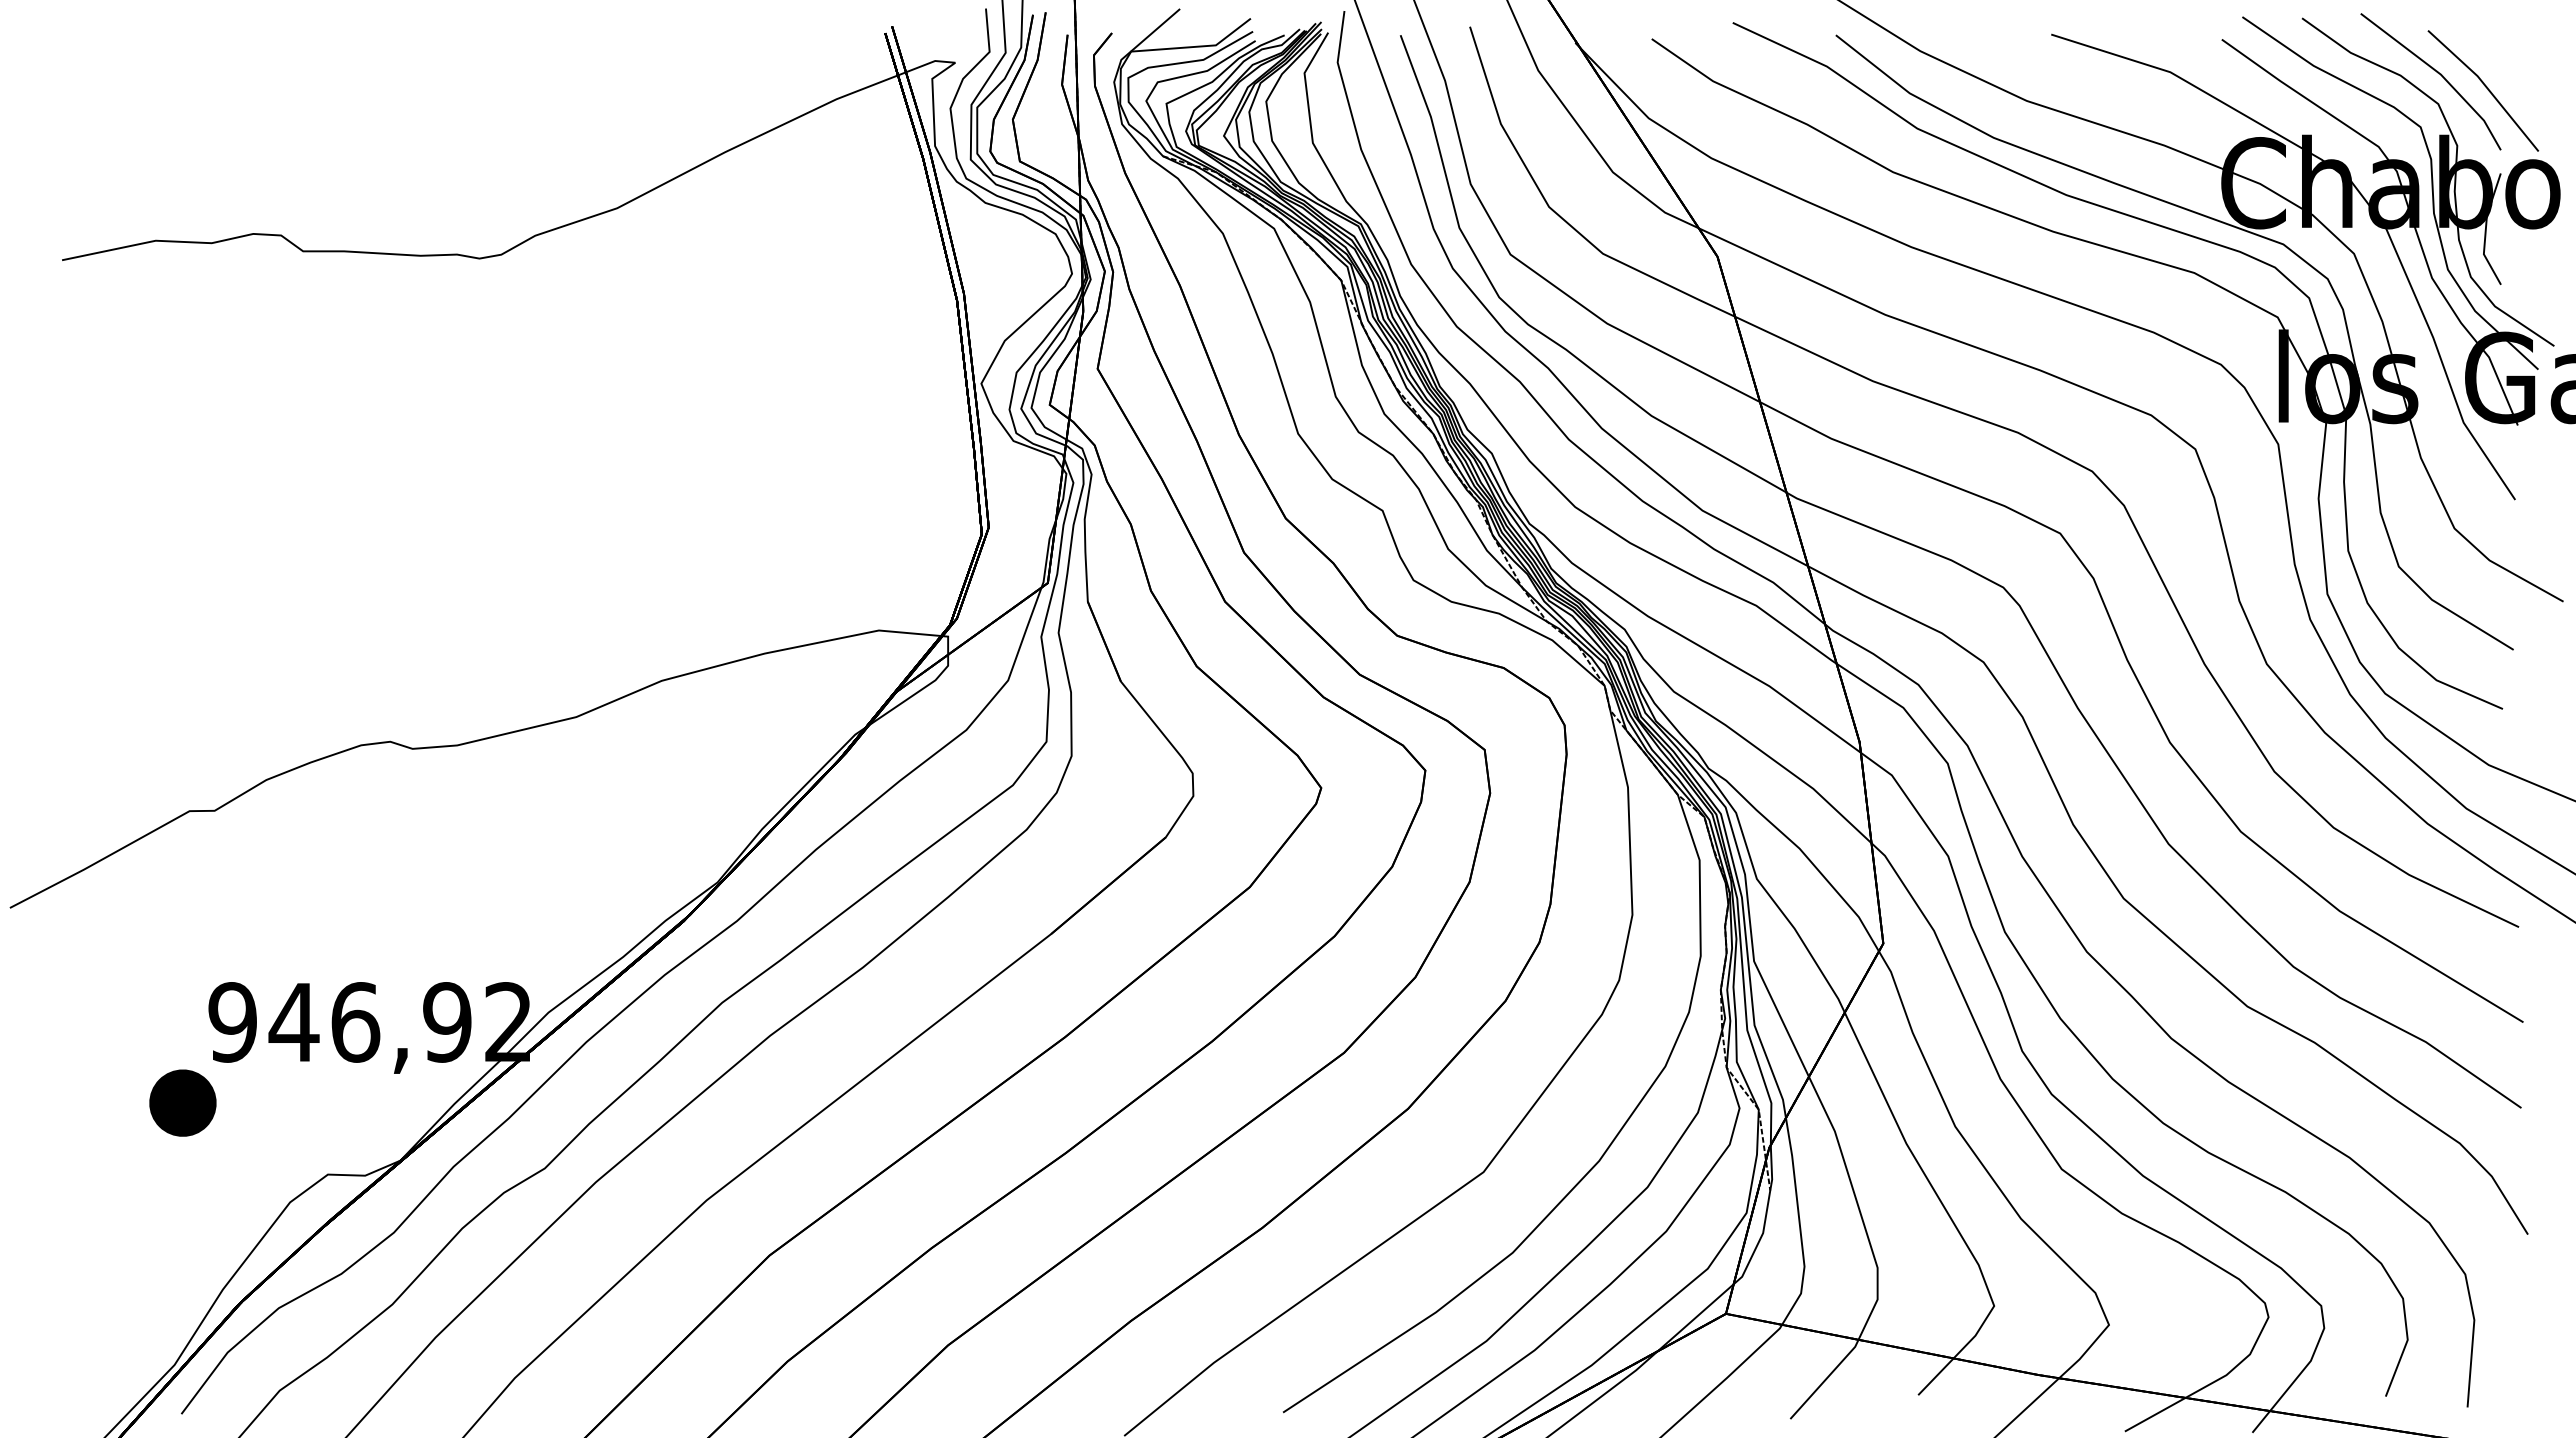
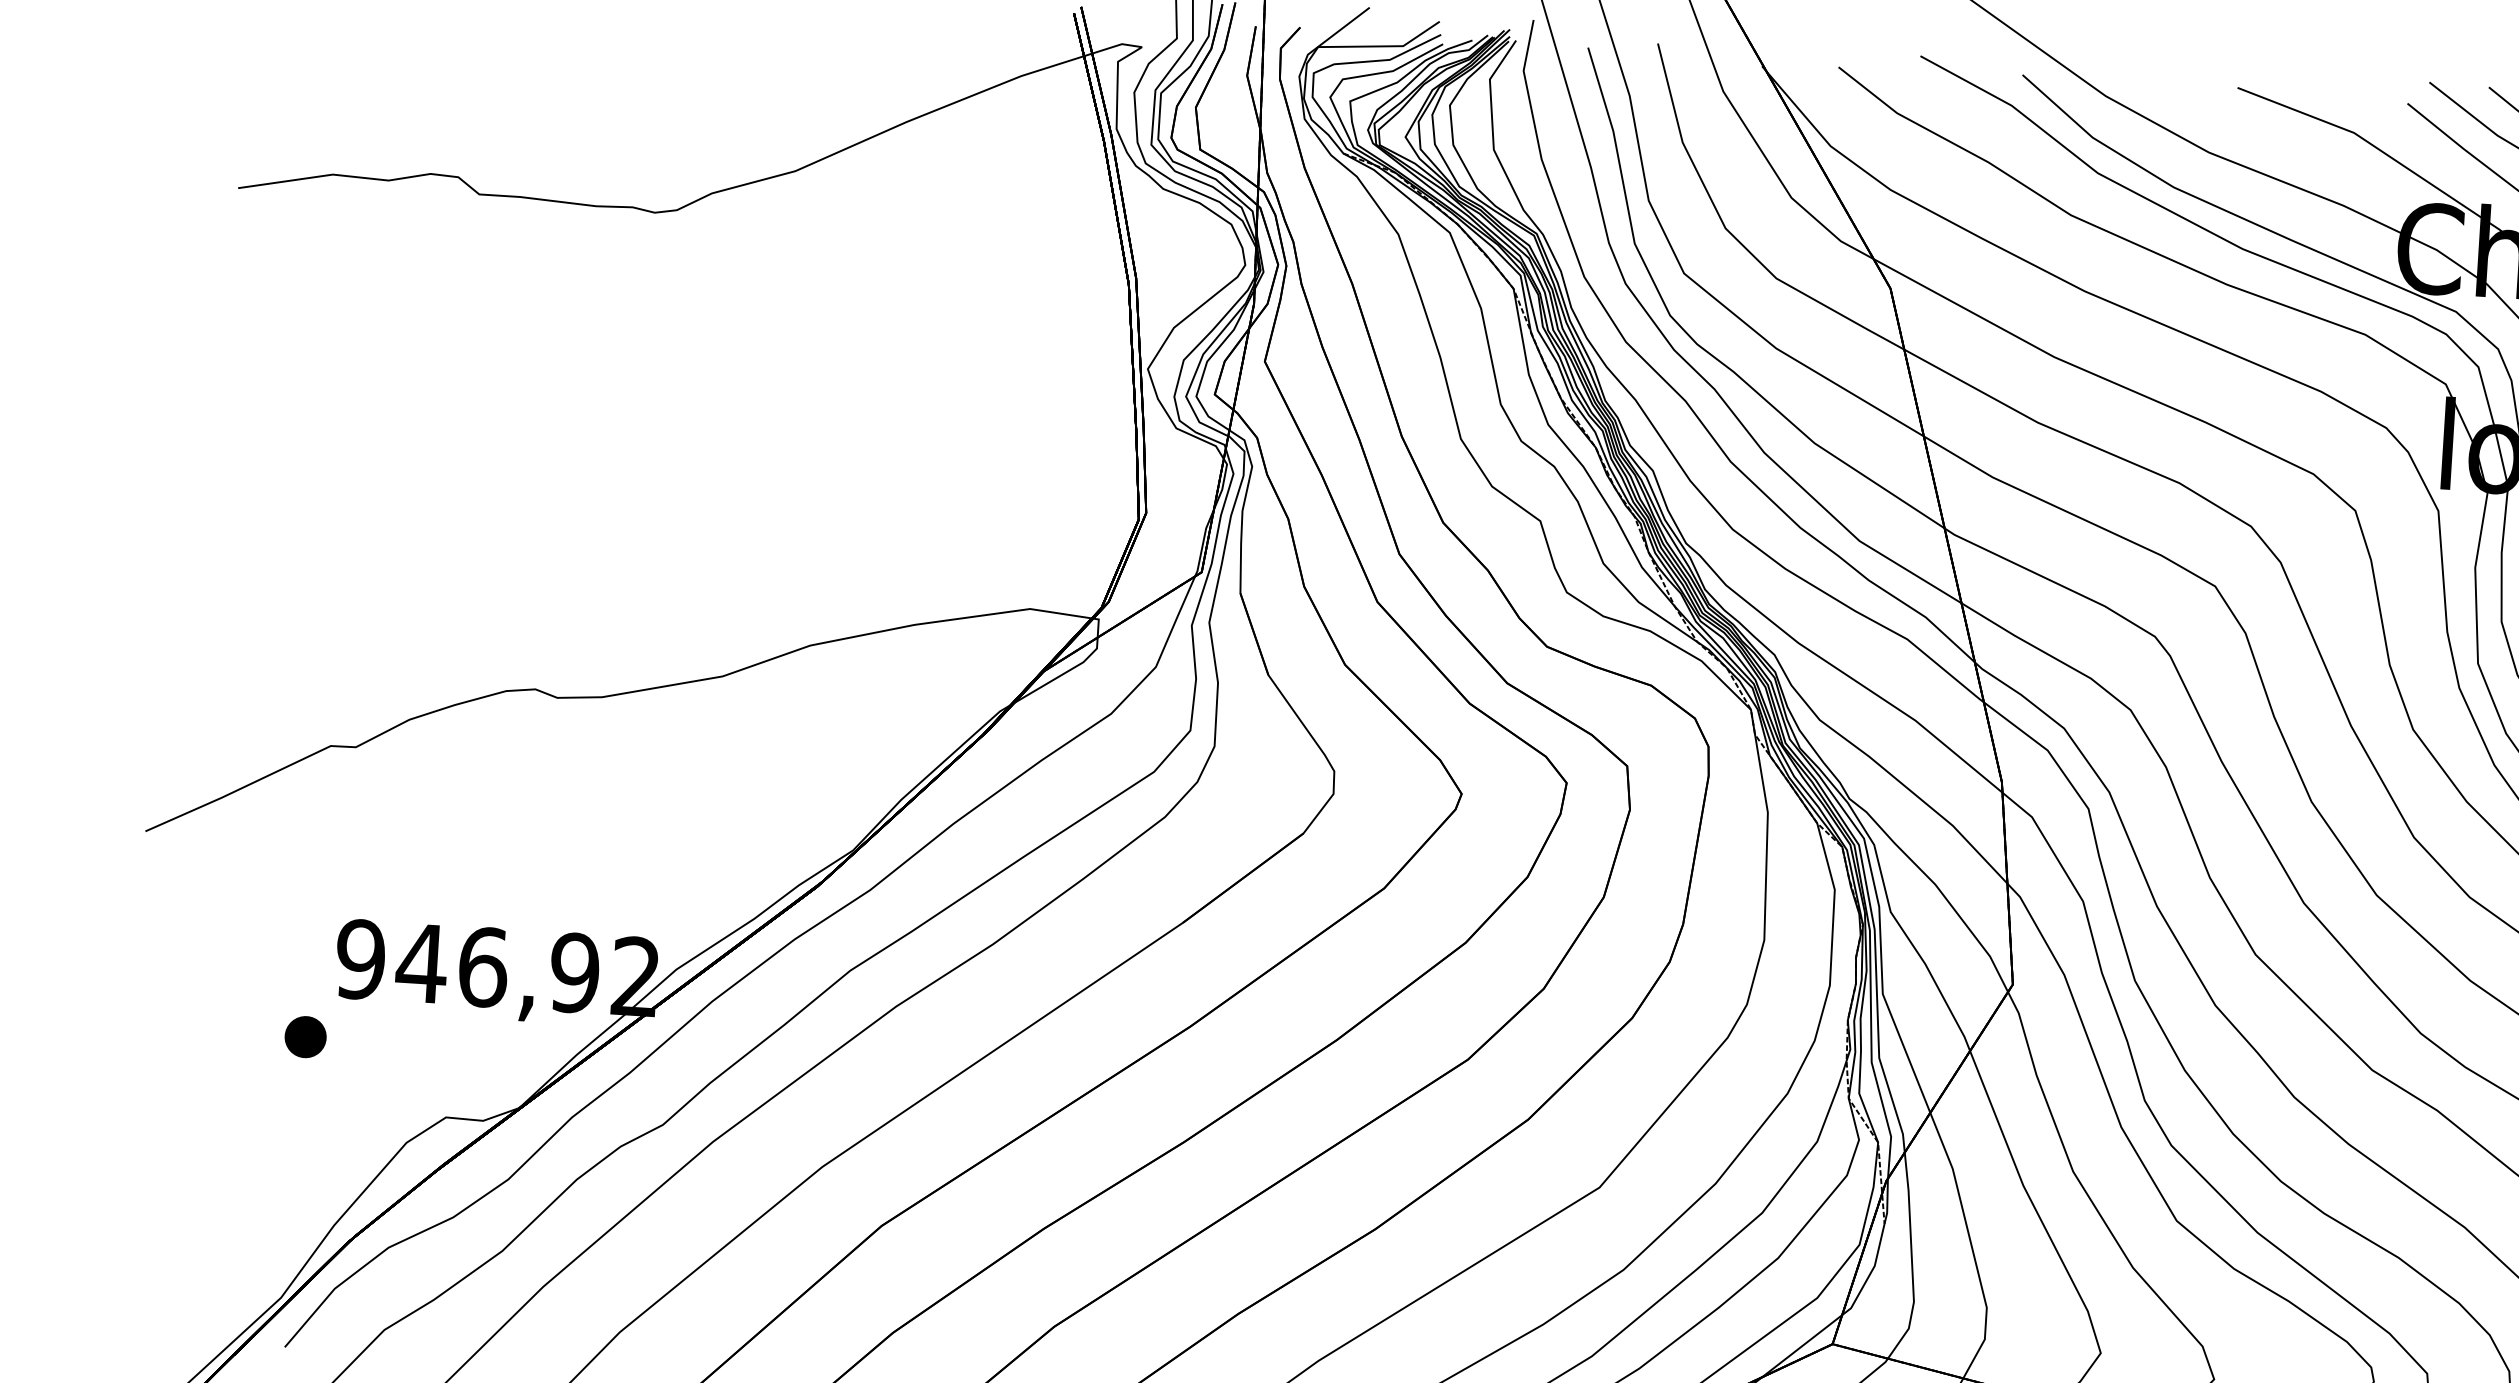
part: (182, 1103) -> (305, 1037), size x0.62

